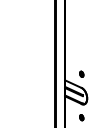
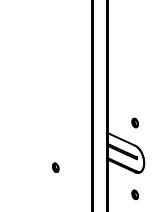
part: (33, 100) -> (55, 166), added

